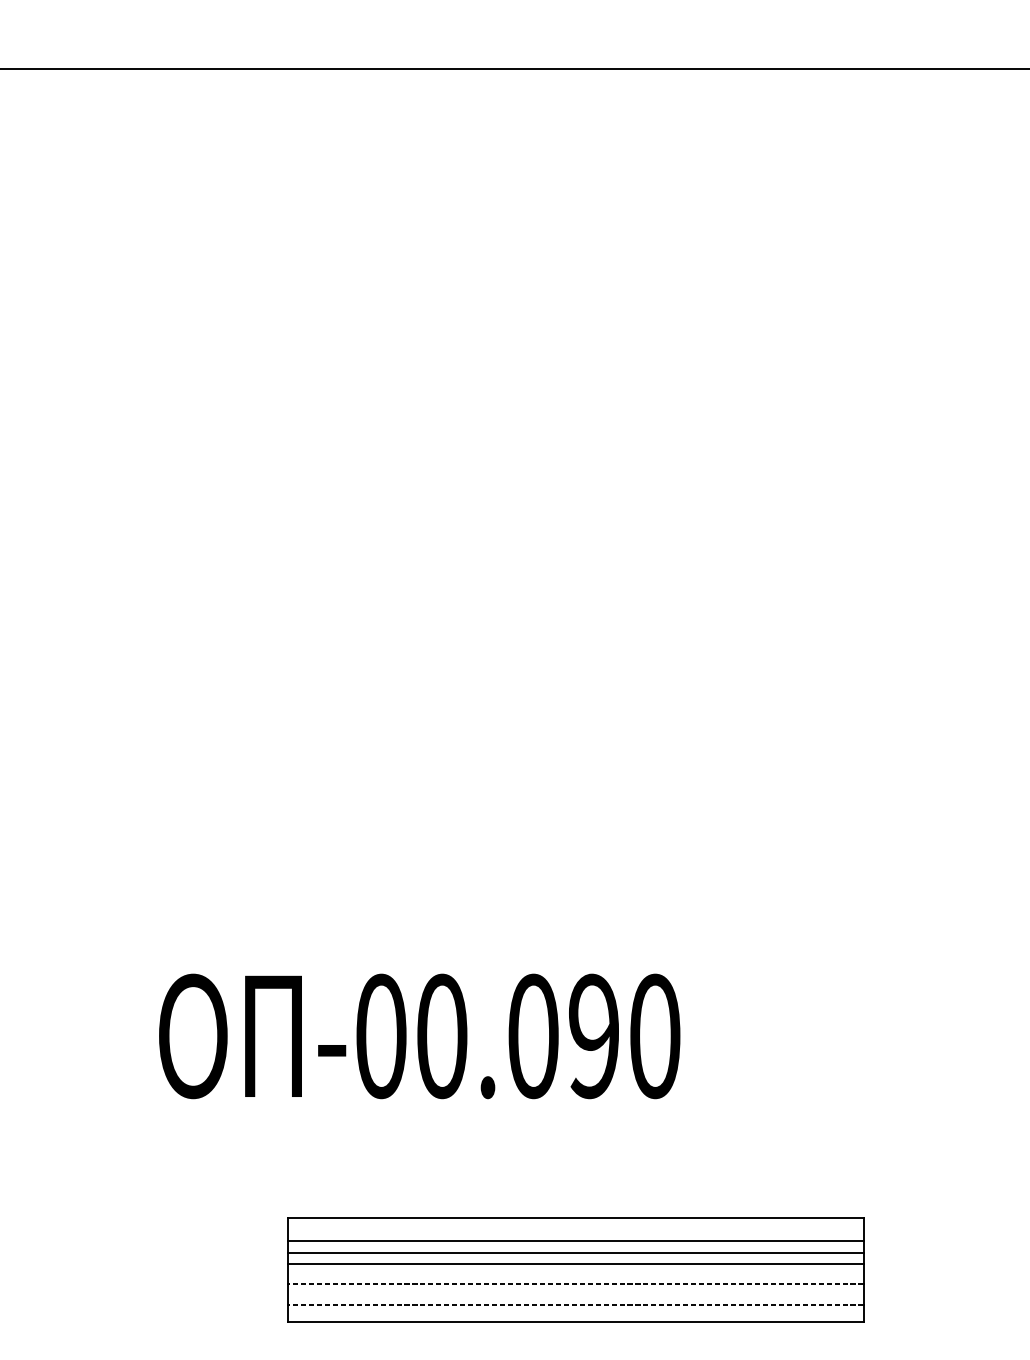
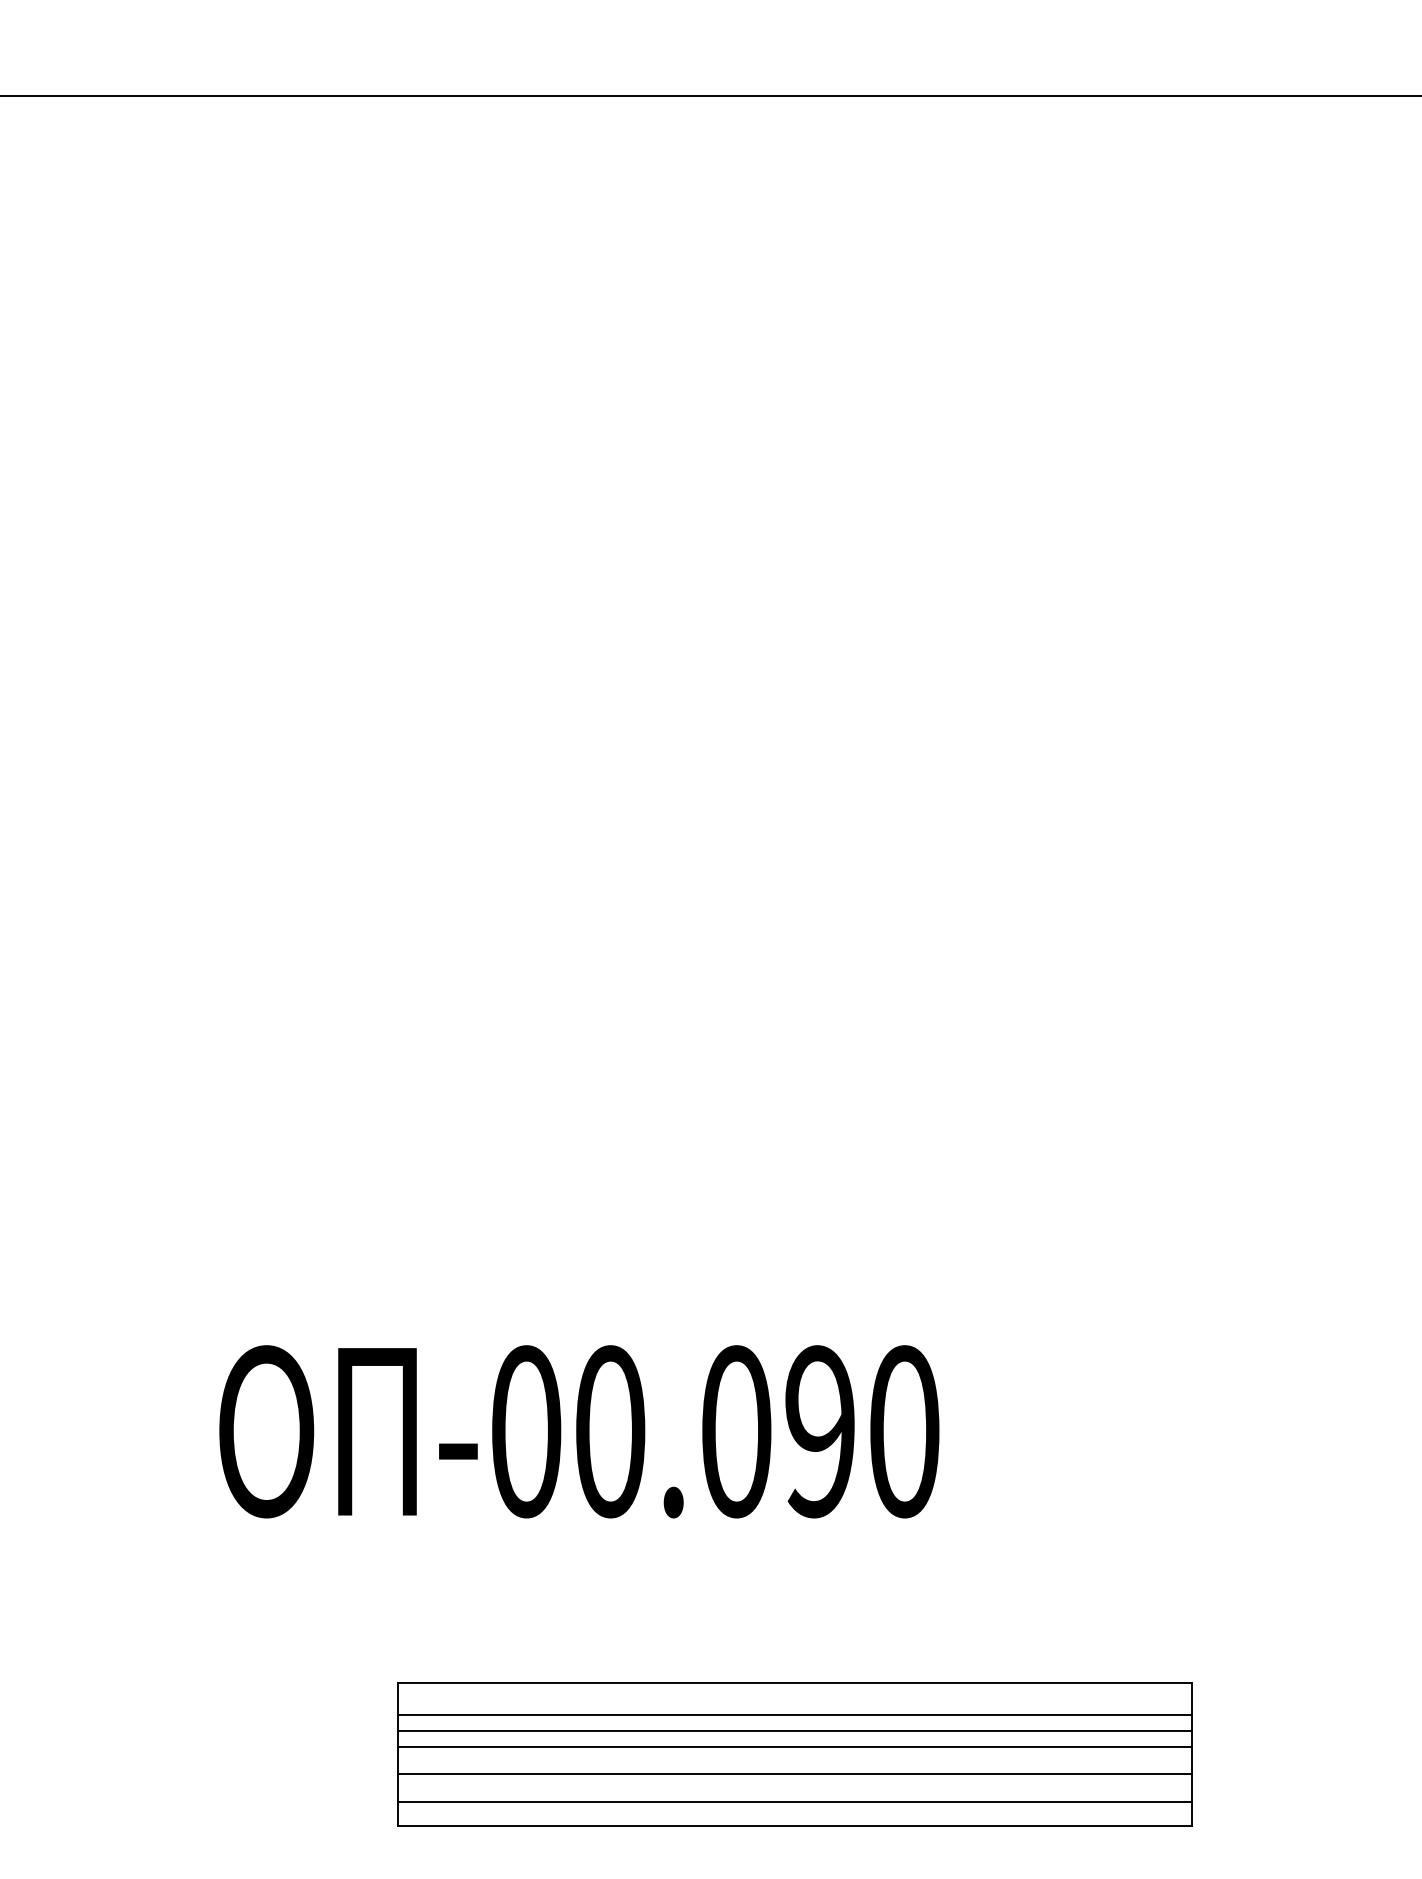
line: (575, 1284) -> (794, 1774), dashed -> solid
line: (575, 1304) -> (794, 1802), dashed -> solid

